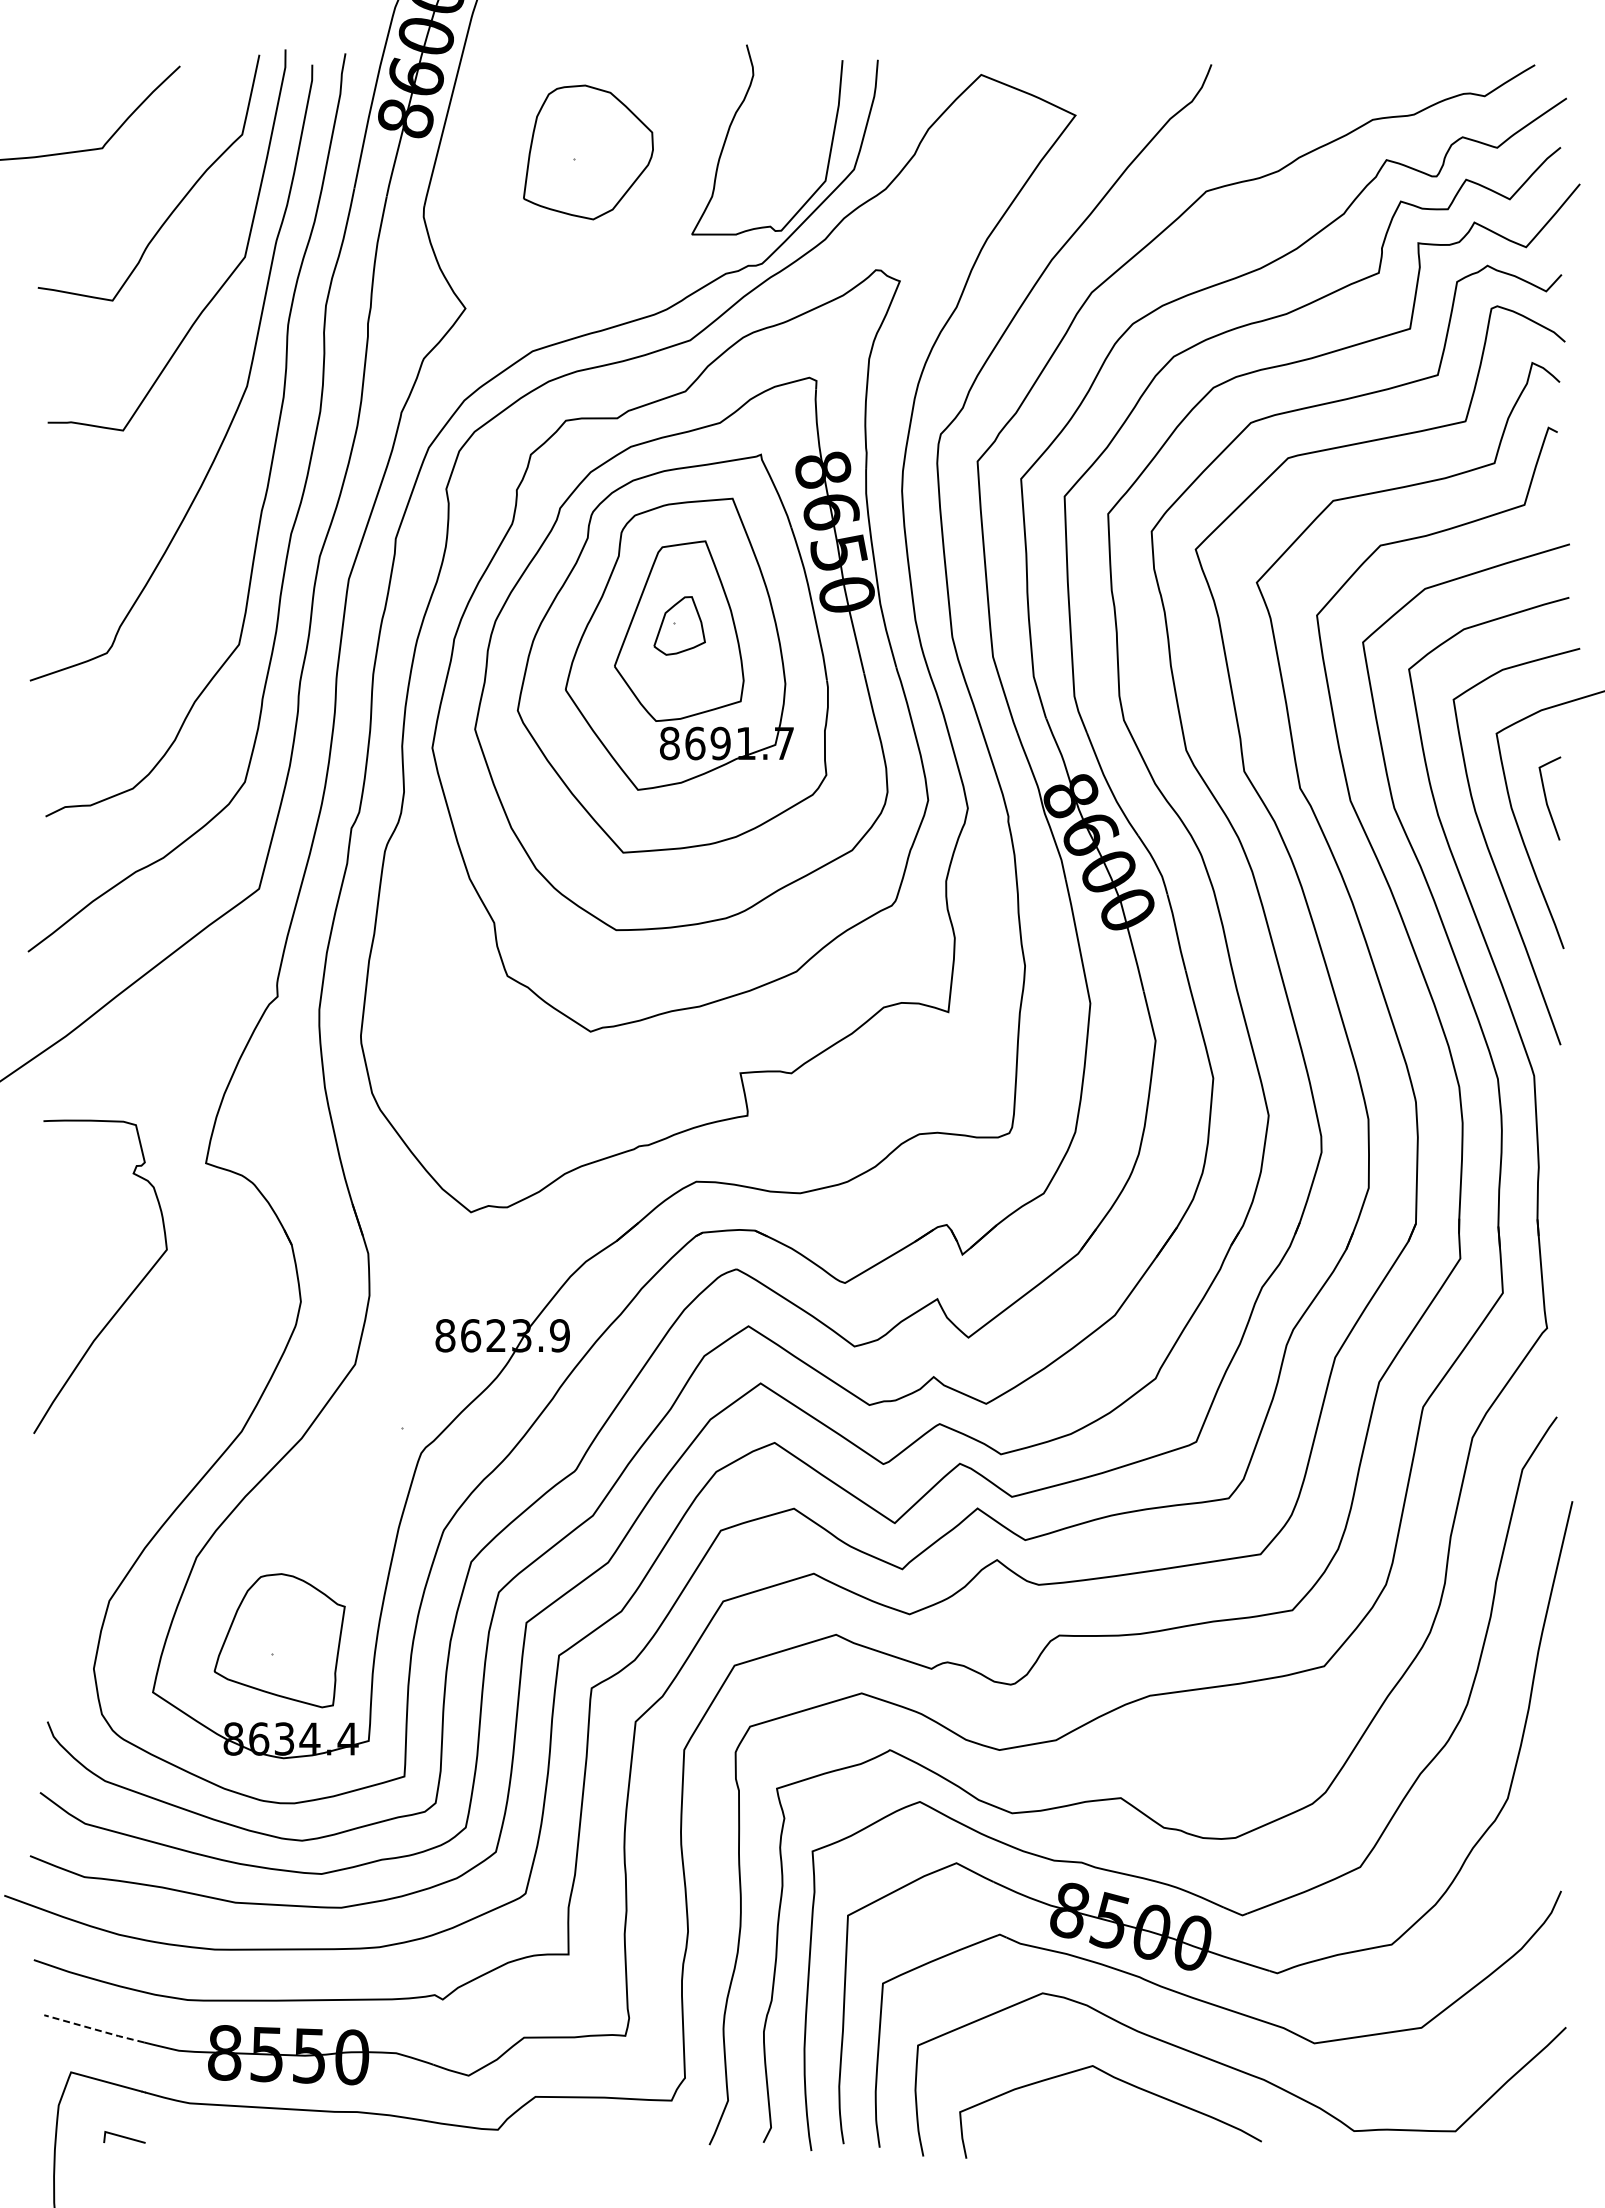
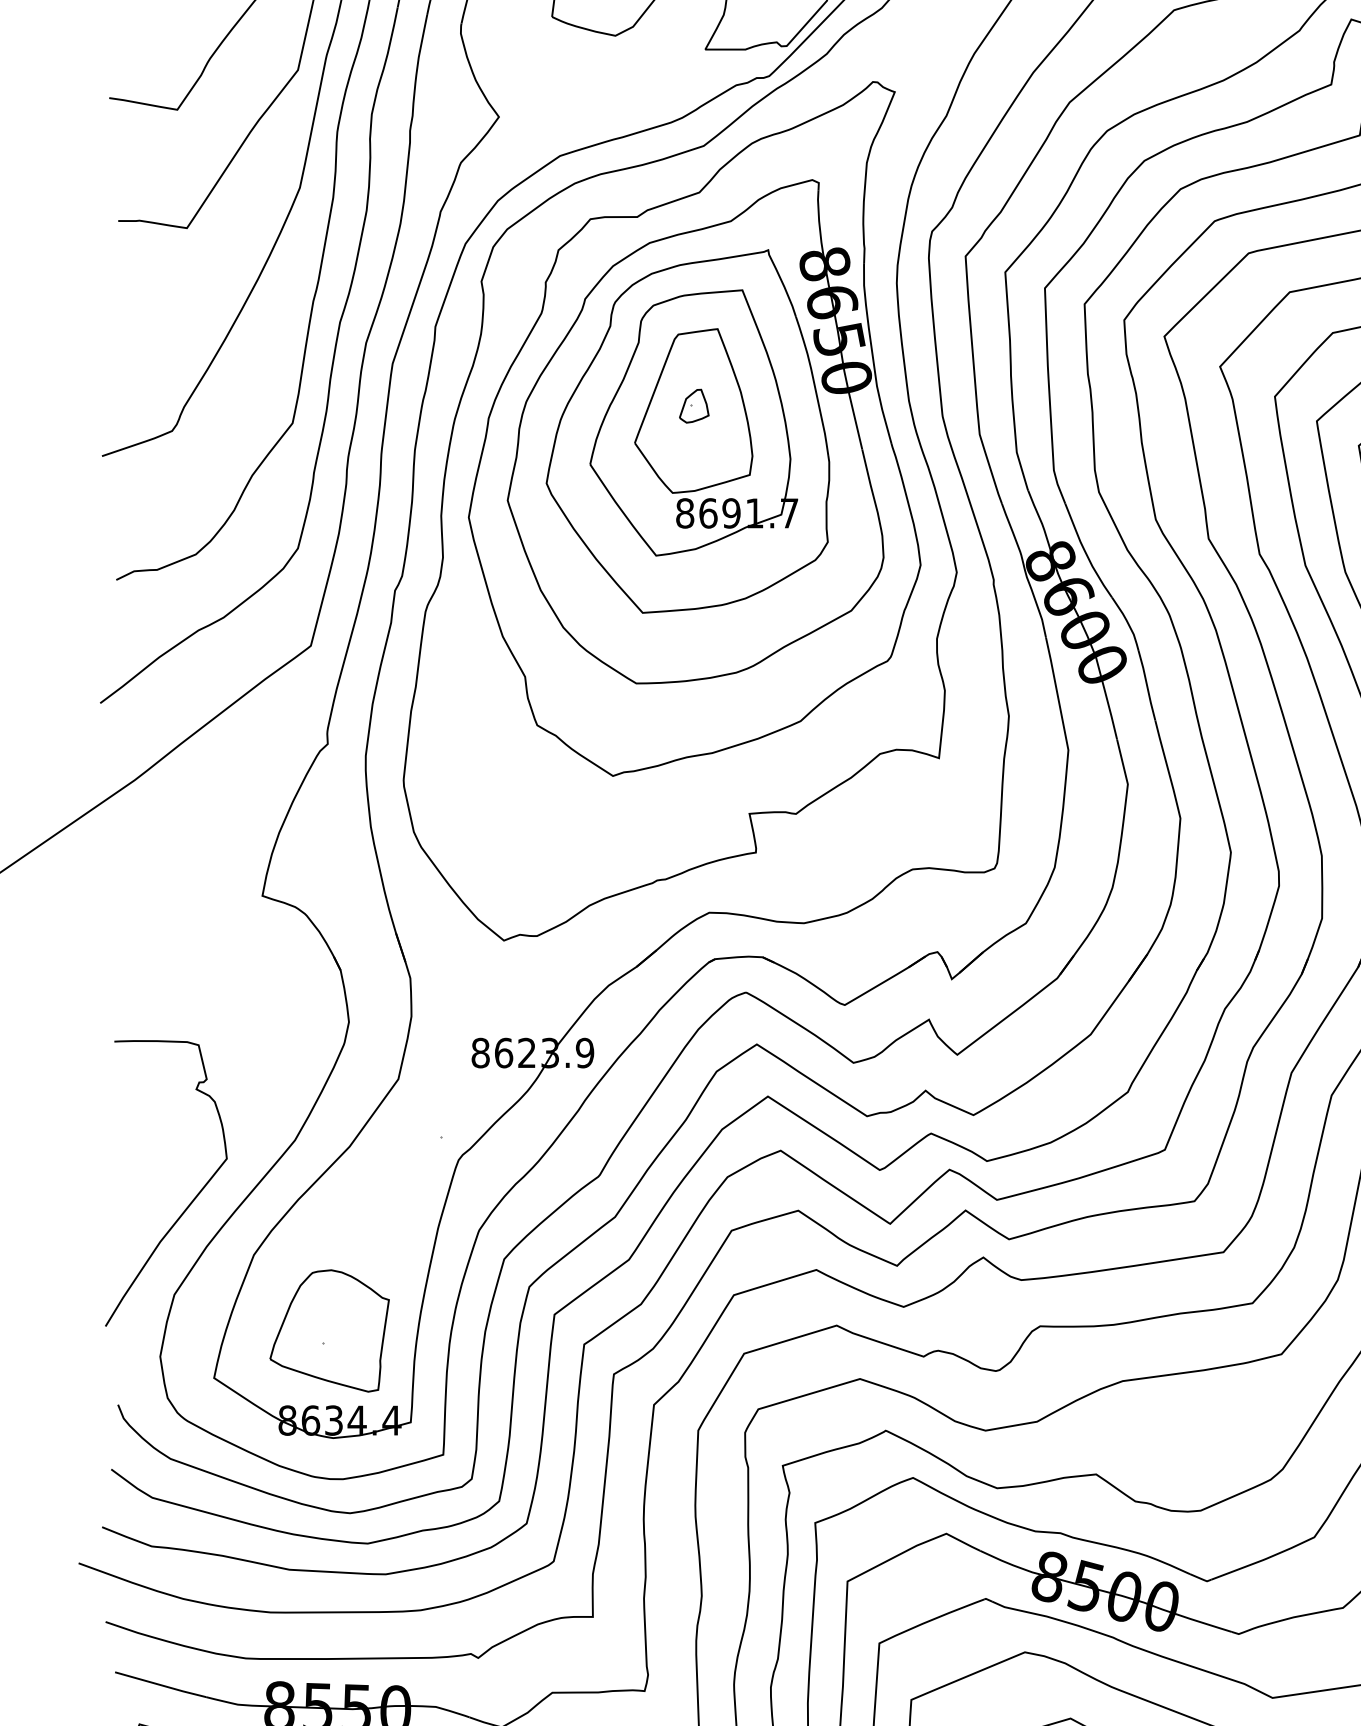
part: (679, 625) -> (693, 405), size x0.62
curve: (125, 1299) -> (189, 1204), moved
line: (94, 2029) -> (160, 1685), dashed -> solid

